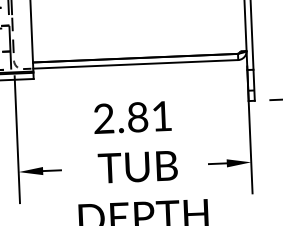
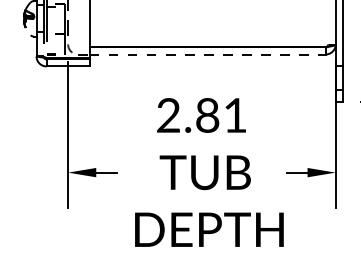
line: (135, 64) -> (207, 54), solid -> dashed

